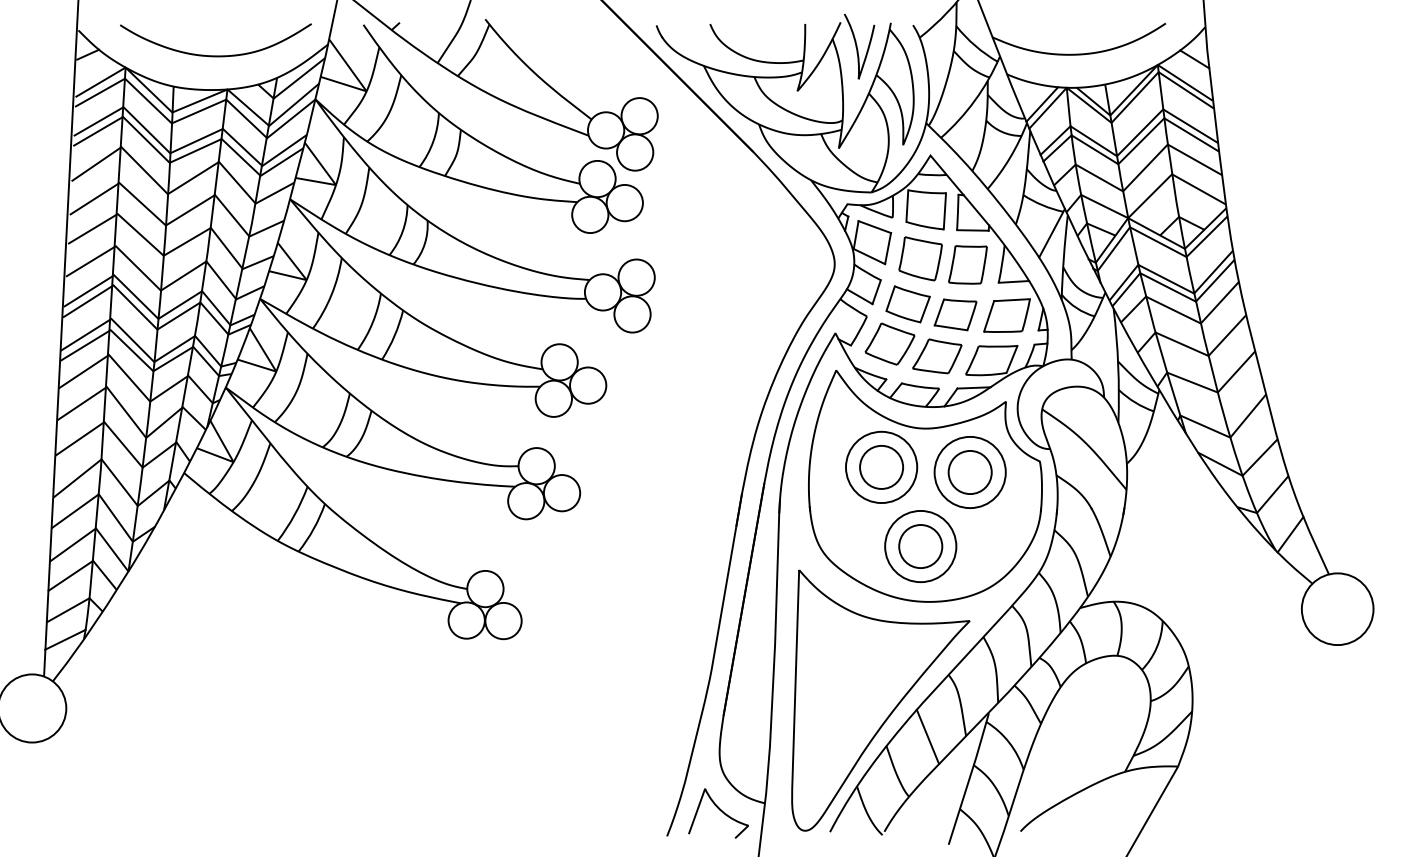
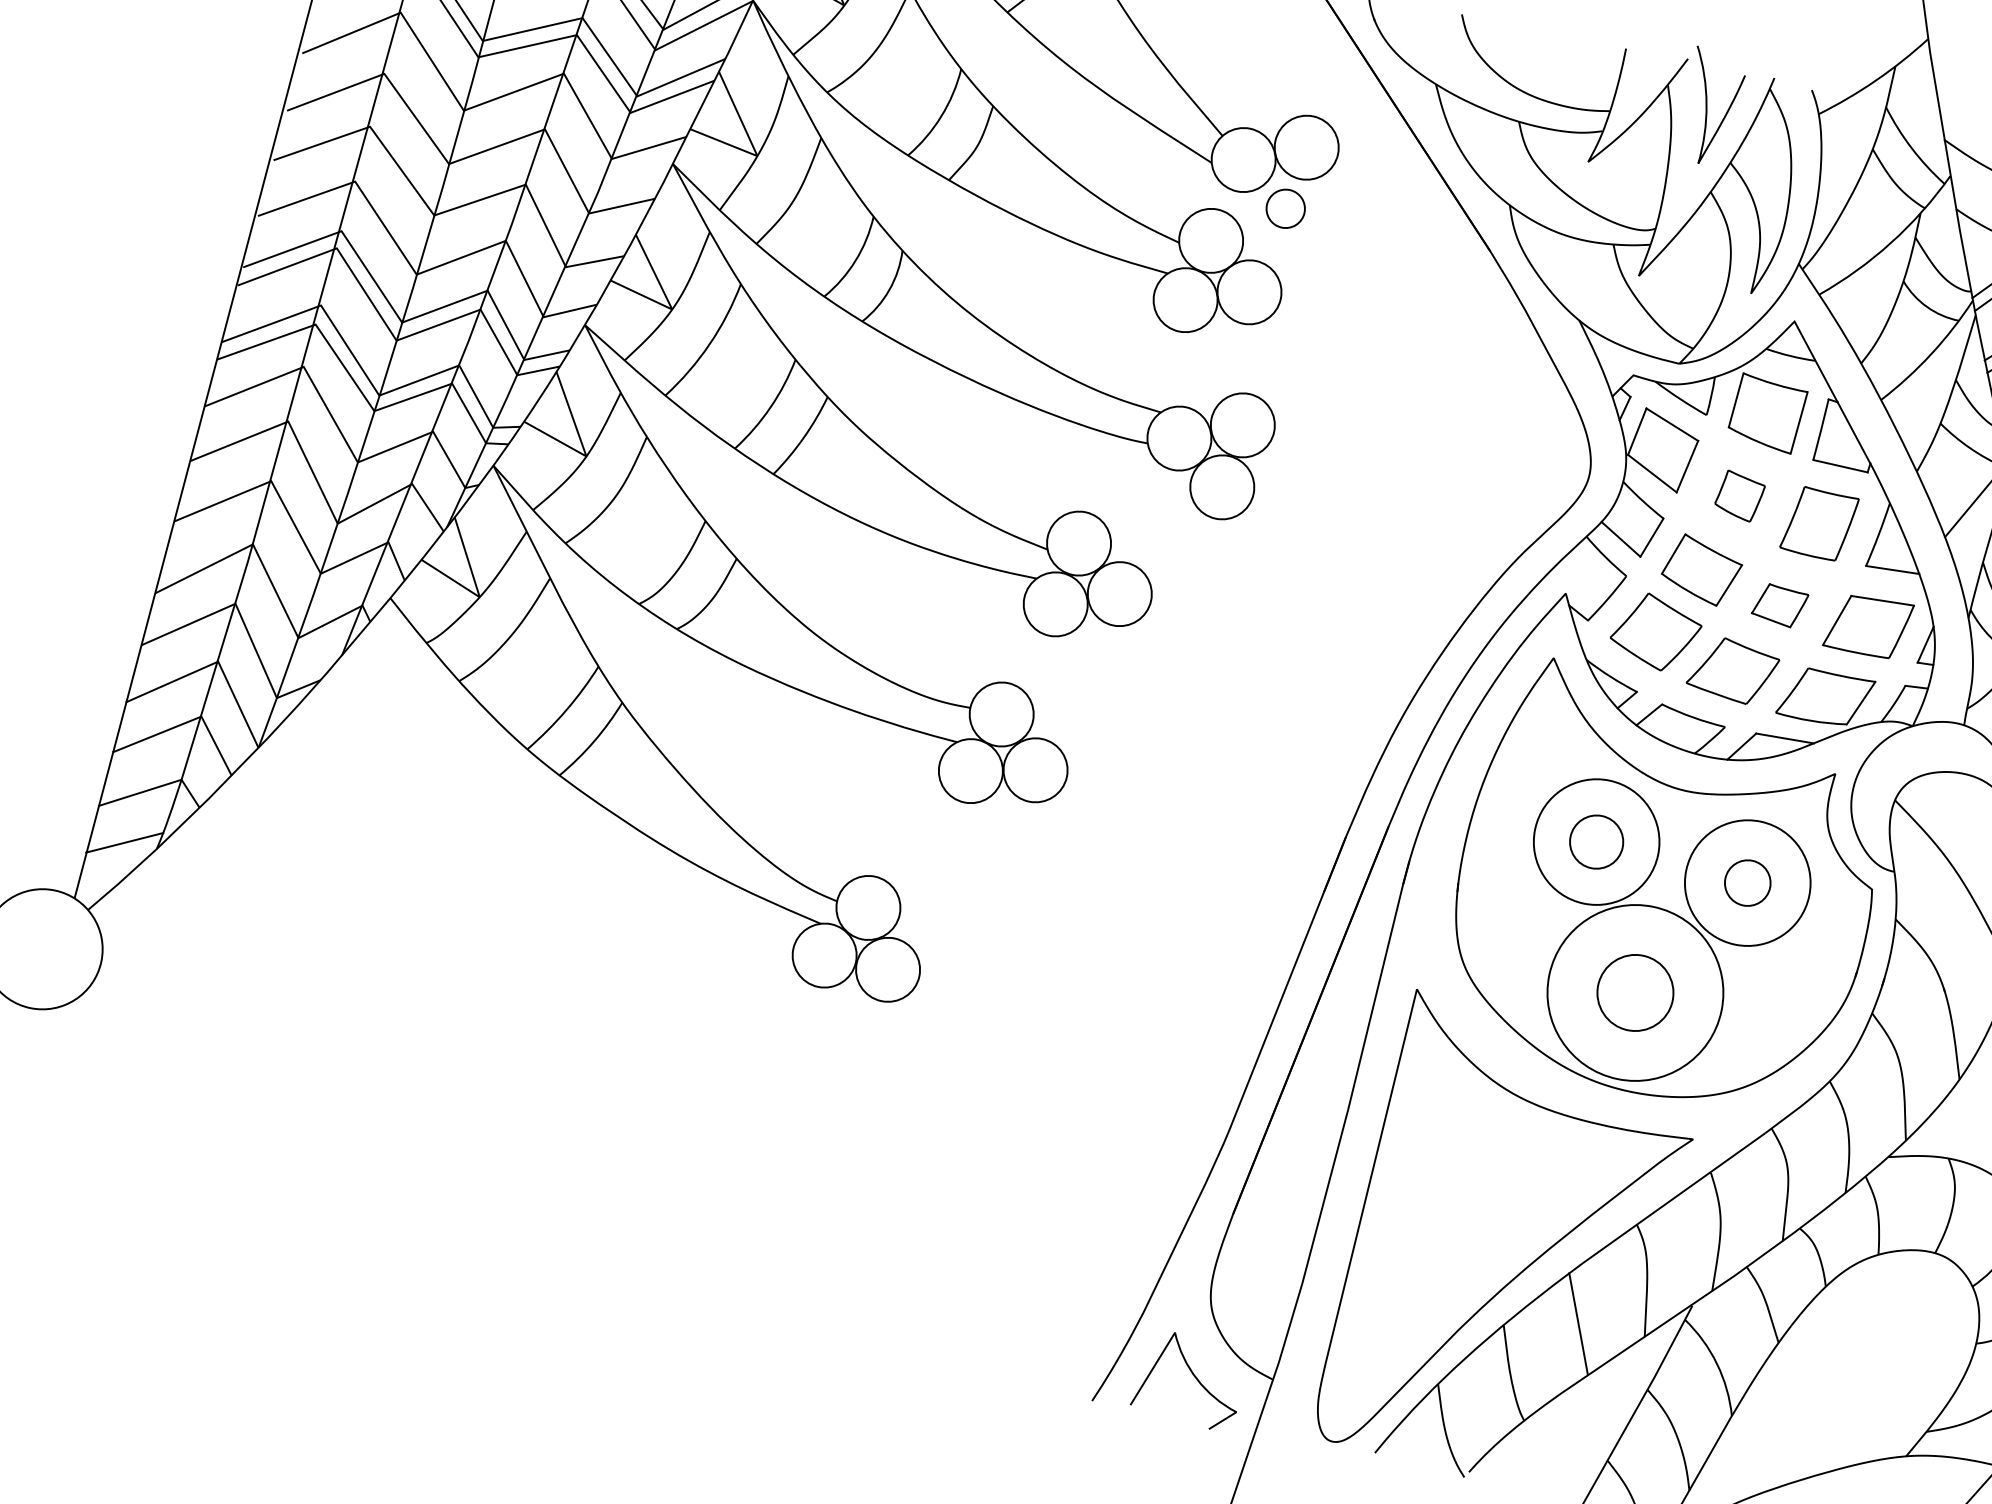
circle: (635, 152) -> (1286, 208), size x0.6
part: (920, 258) -> (1739, 495), size x0.6
part: (955, 314) -> (1779, 604), size x0.7
circle: (881, 466) -> (1596, 840), size x0.7
circle: (969, 472) -> (1746, 882), size x0.6
circle: (920, 546) -> (1635, 992), size x1.4

